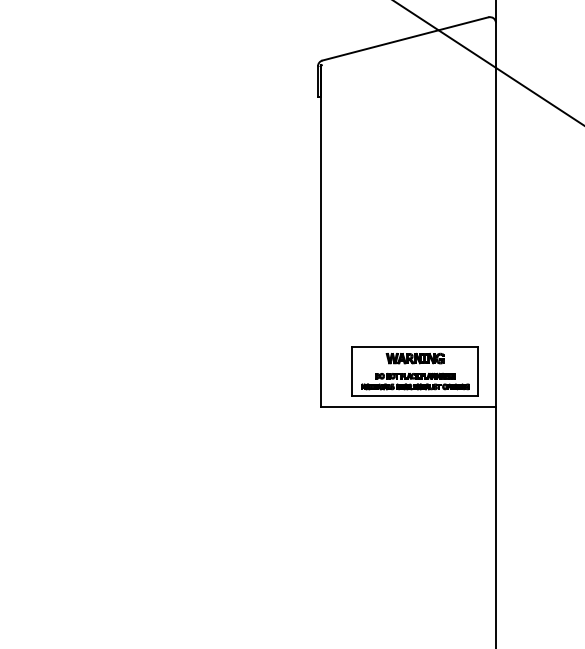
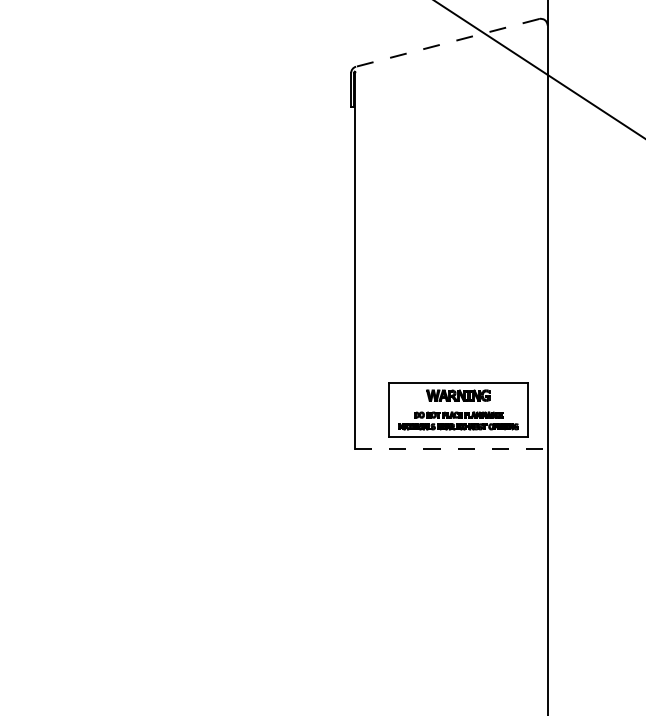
line: (405, 38) -> (447, 42), solid -> dashed
line: (409, 406) -> (452, 448), solid -> dashed

